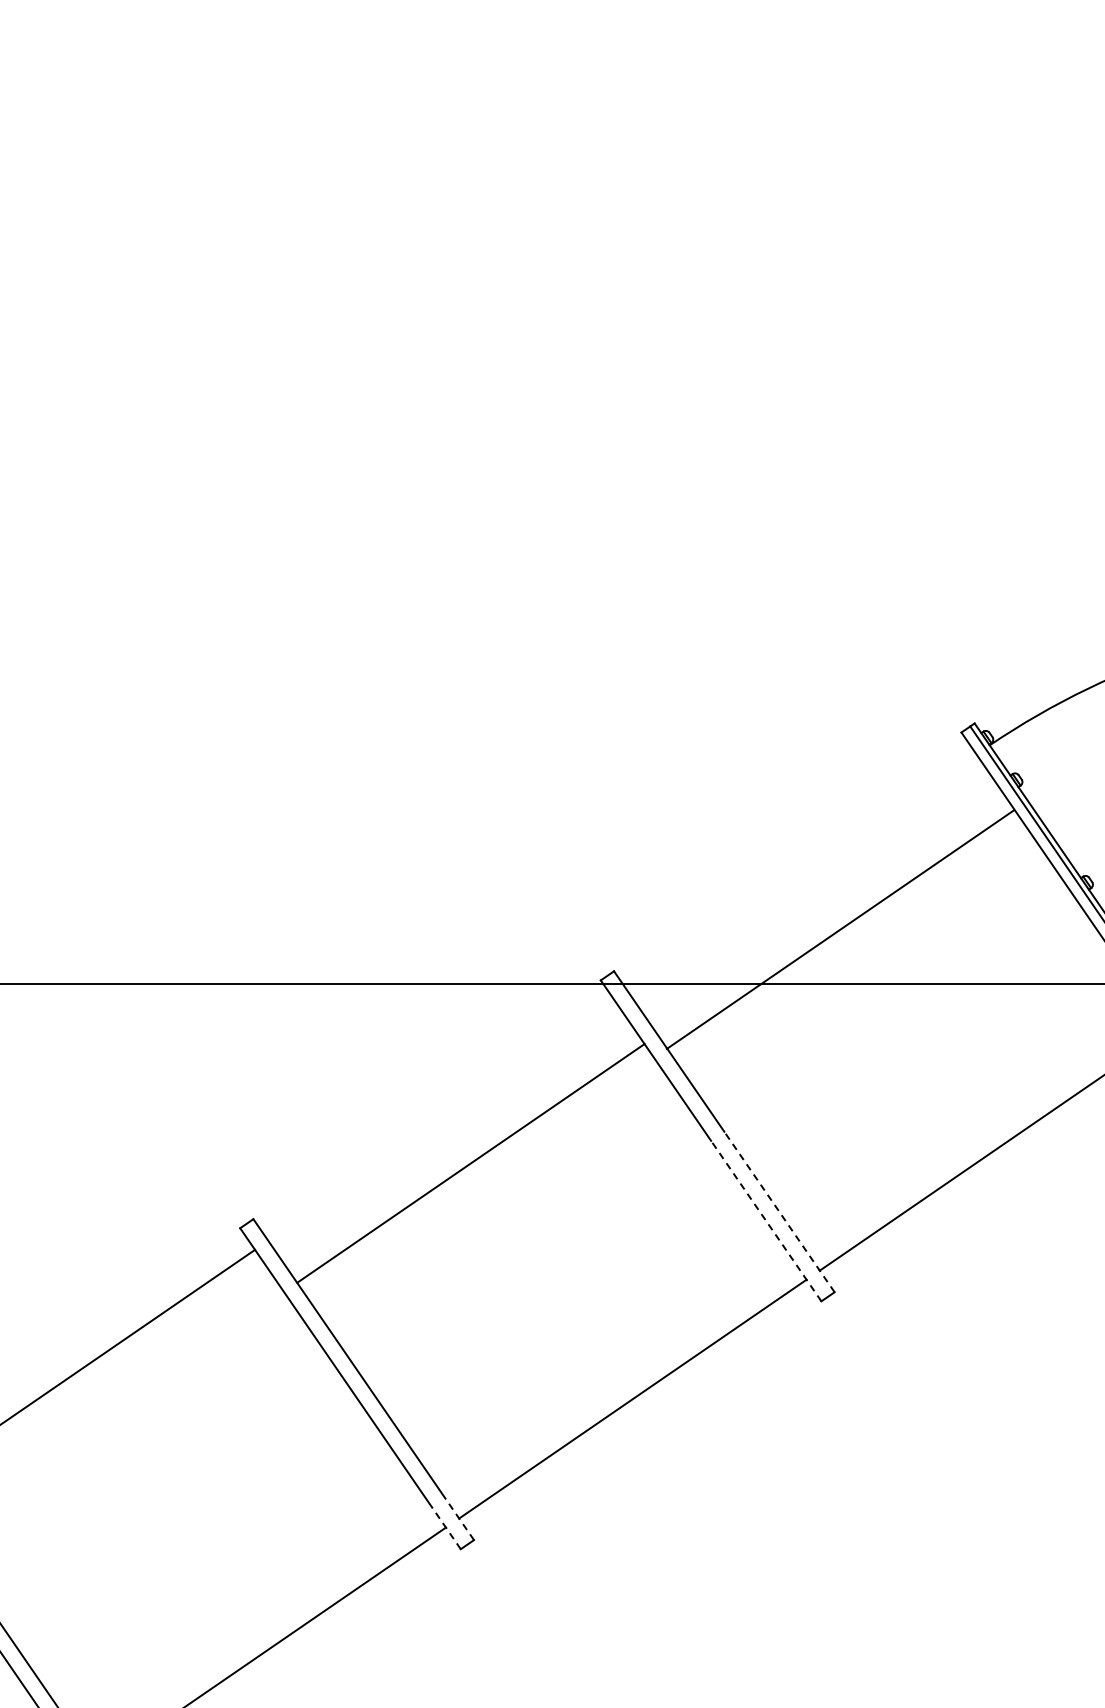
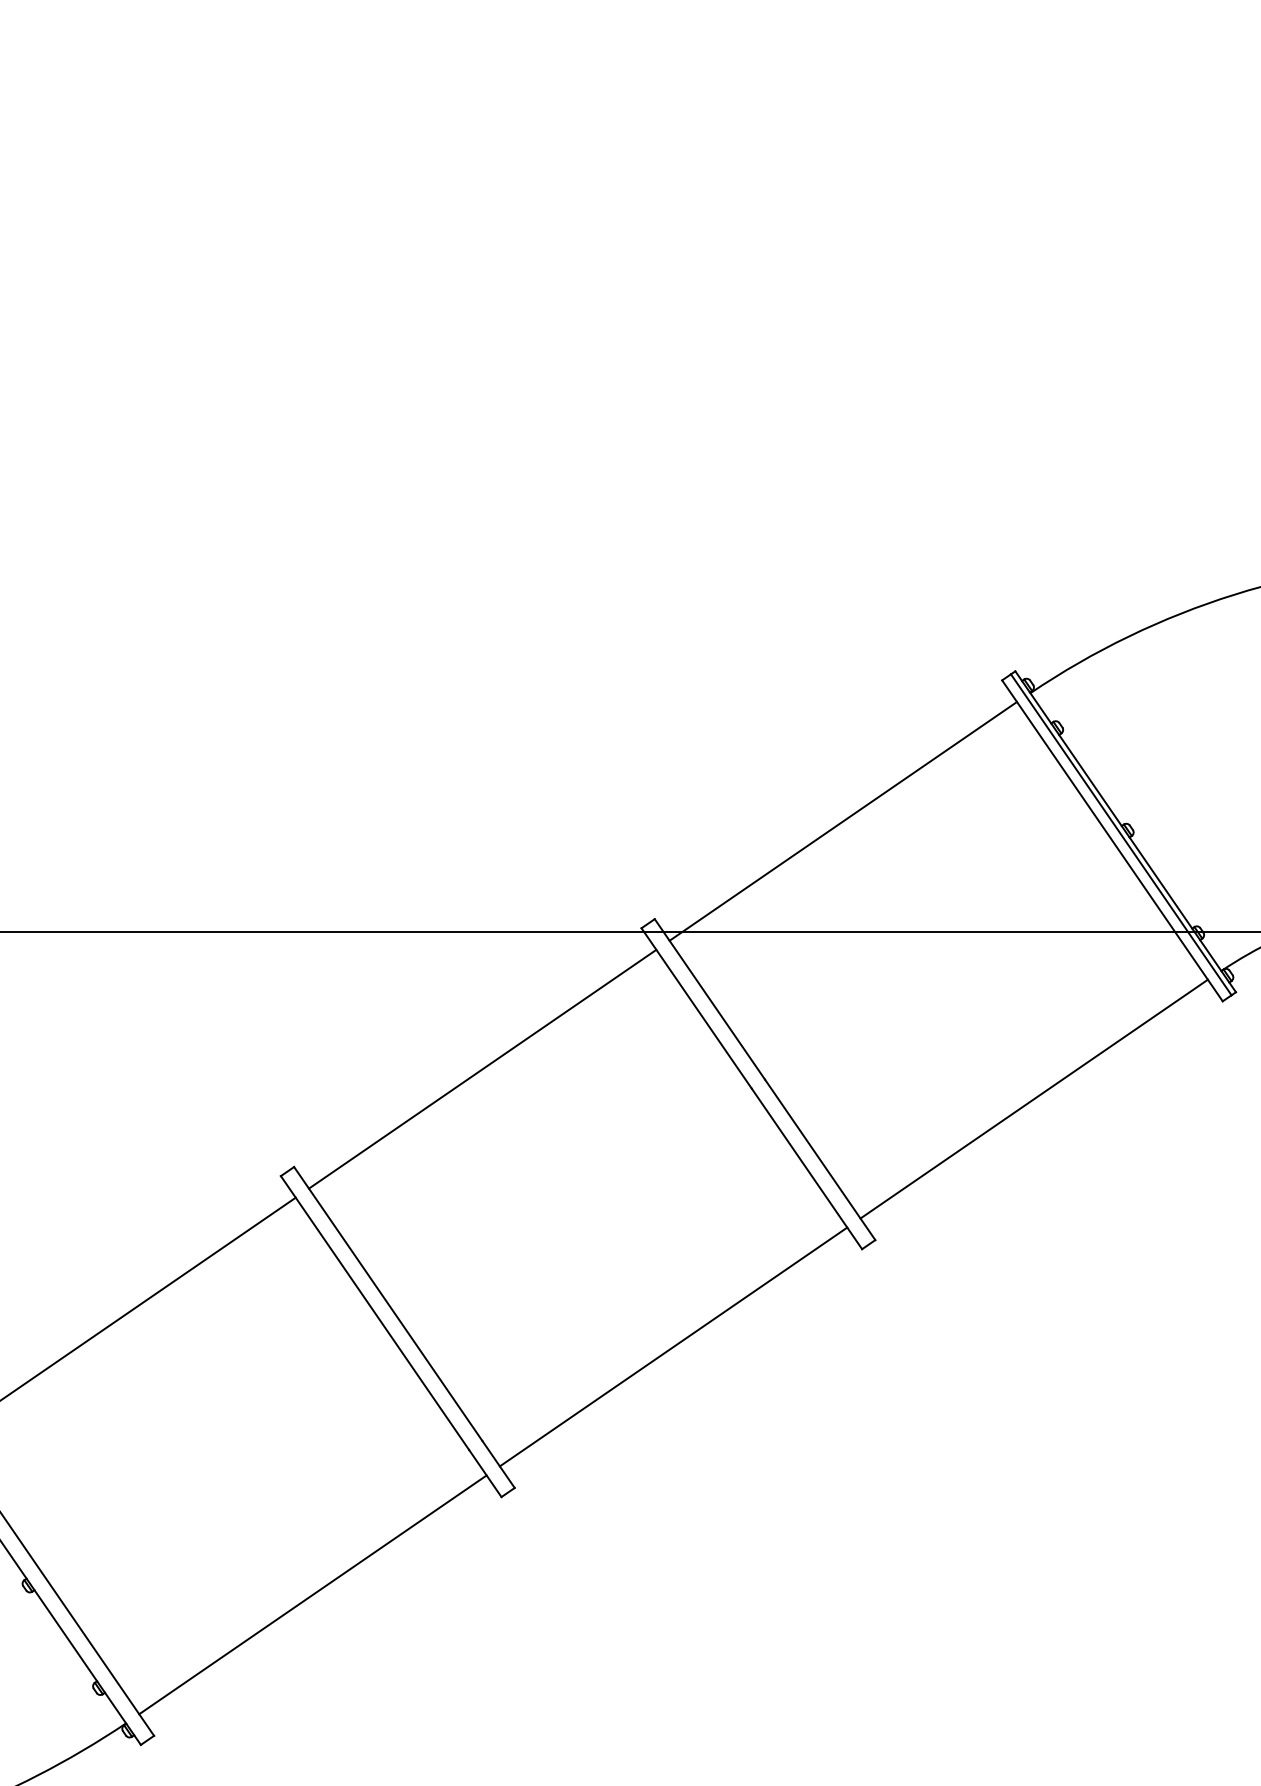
line: (840, 929) -> (843, 821), moved
line: (470, 1162) -> (482, 1068), moved
line: (778, 1211) -> (819, 1159), dashed -> solid
line: (765, 1220) -> (806, 1168), dashed -> solid
line: (457, 1516) -> (498, 1464), dashed -> solid
line: (444, 1525) -> (485, 1473), dashed -> solid

